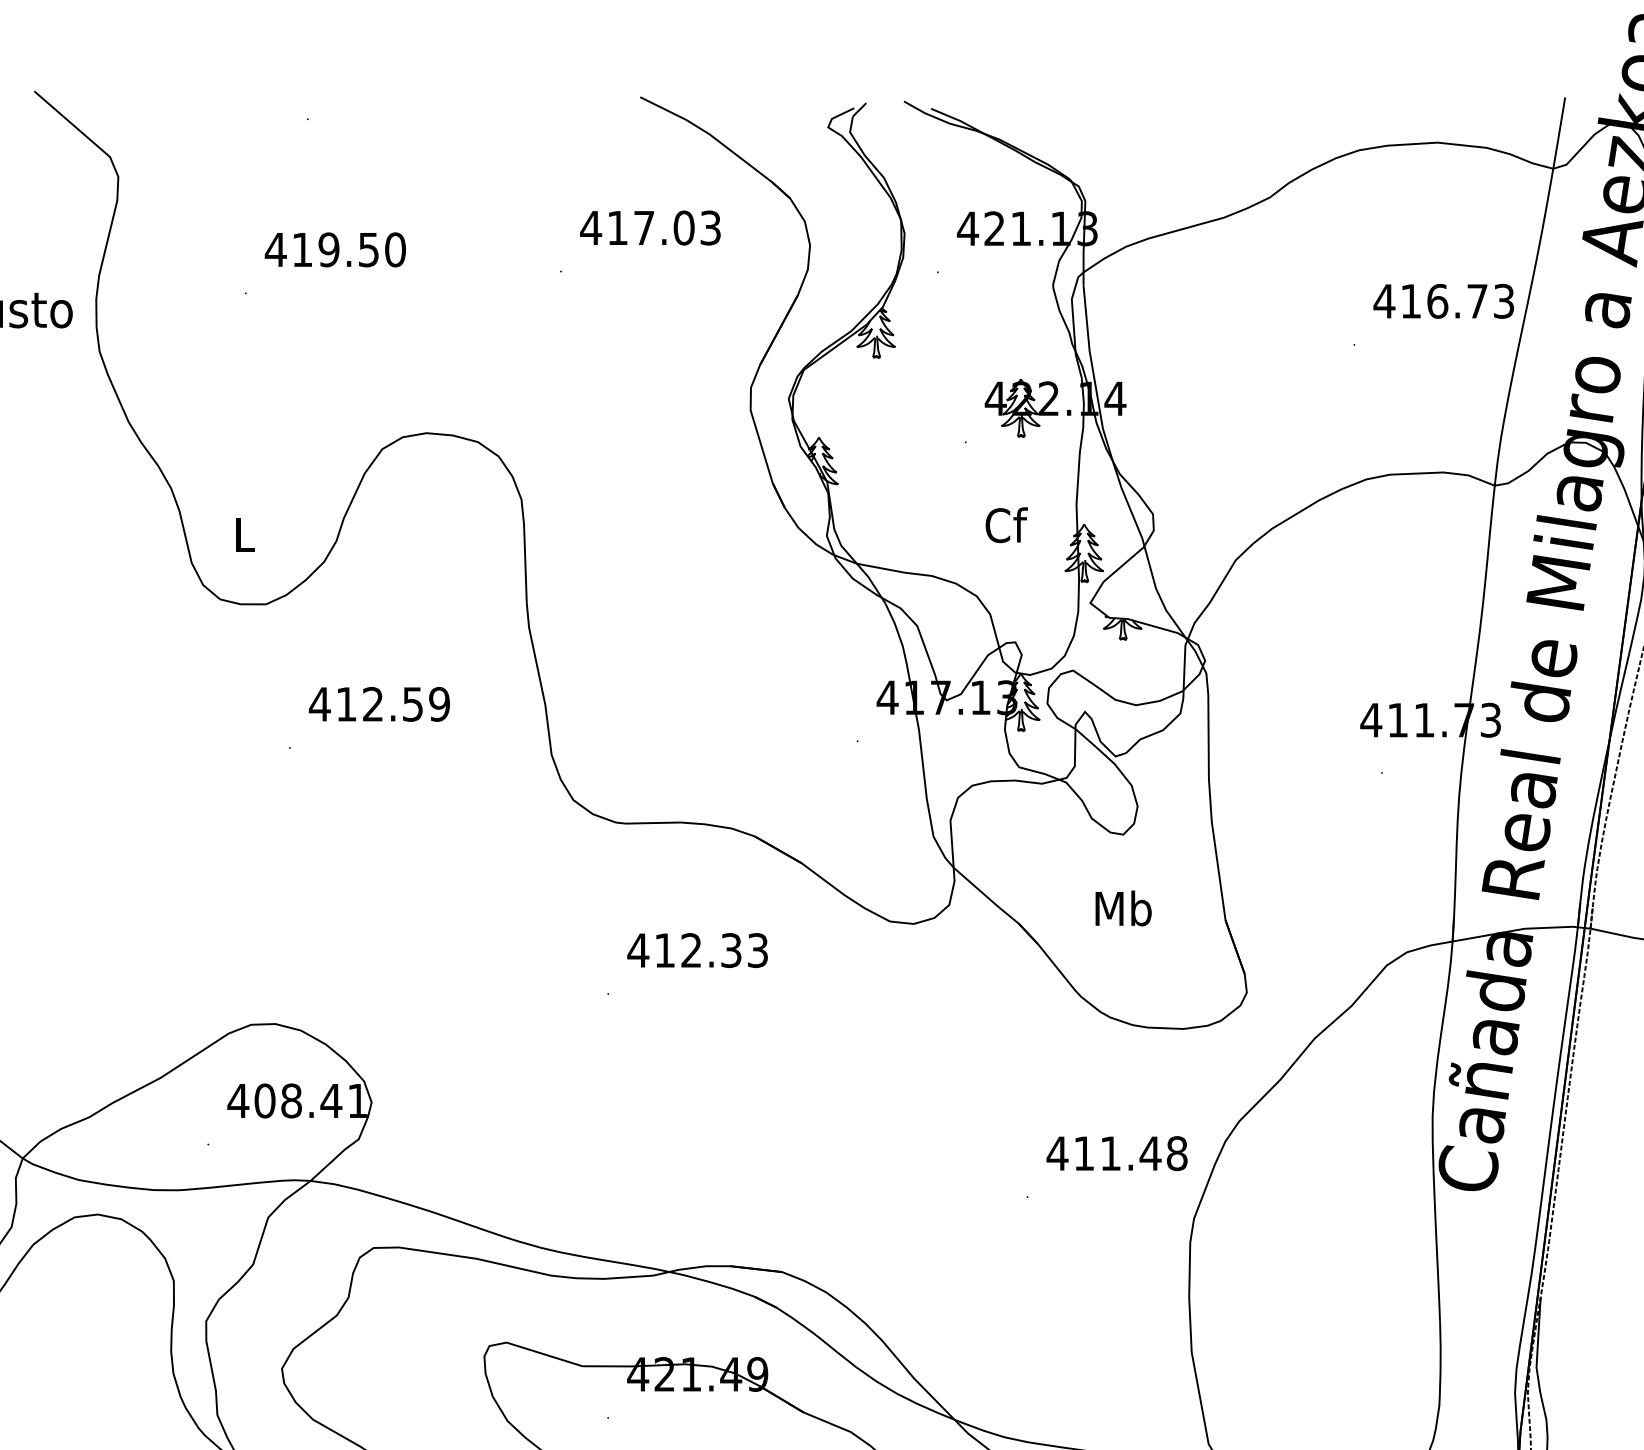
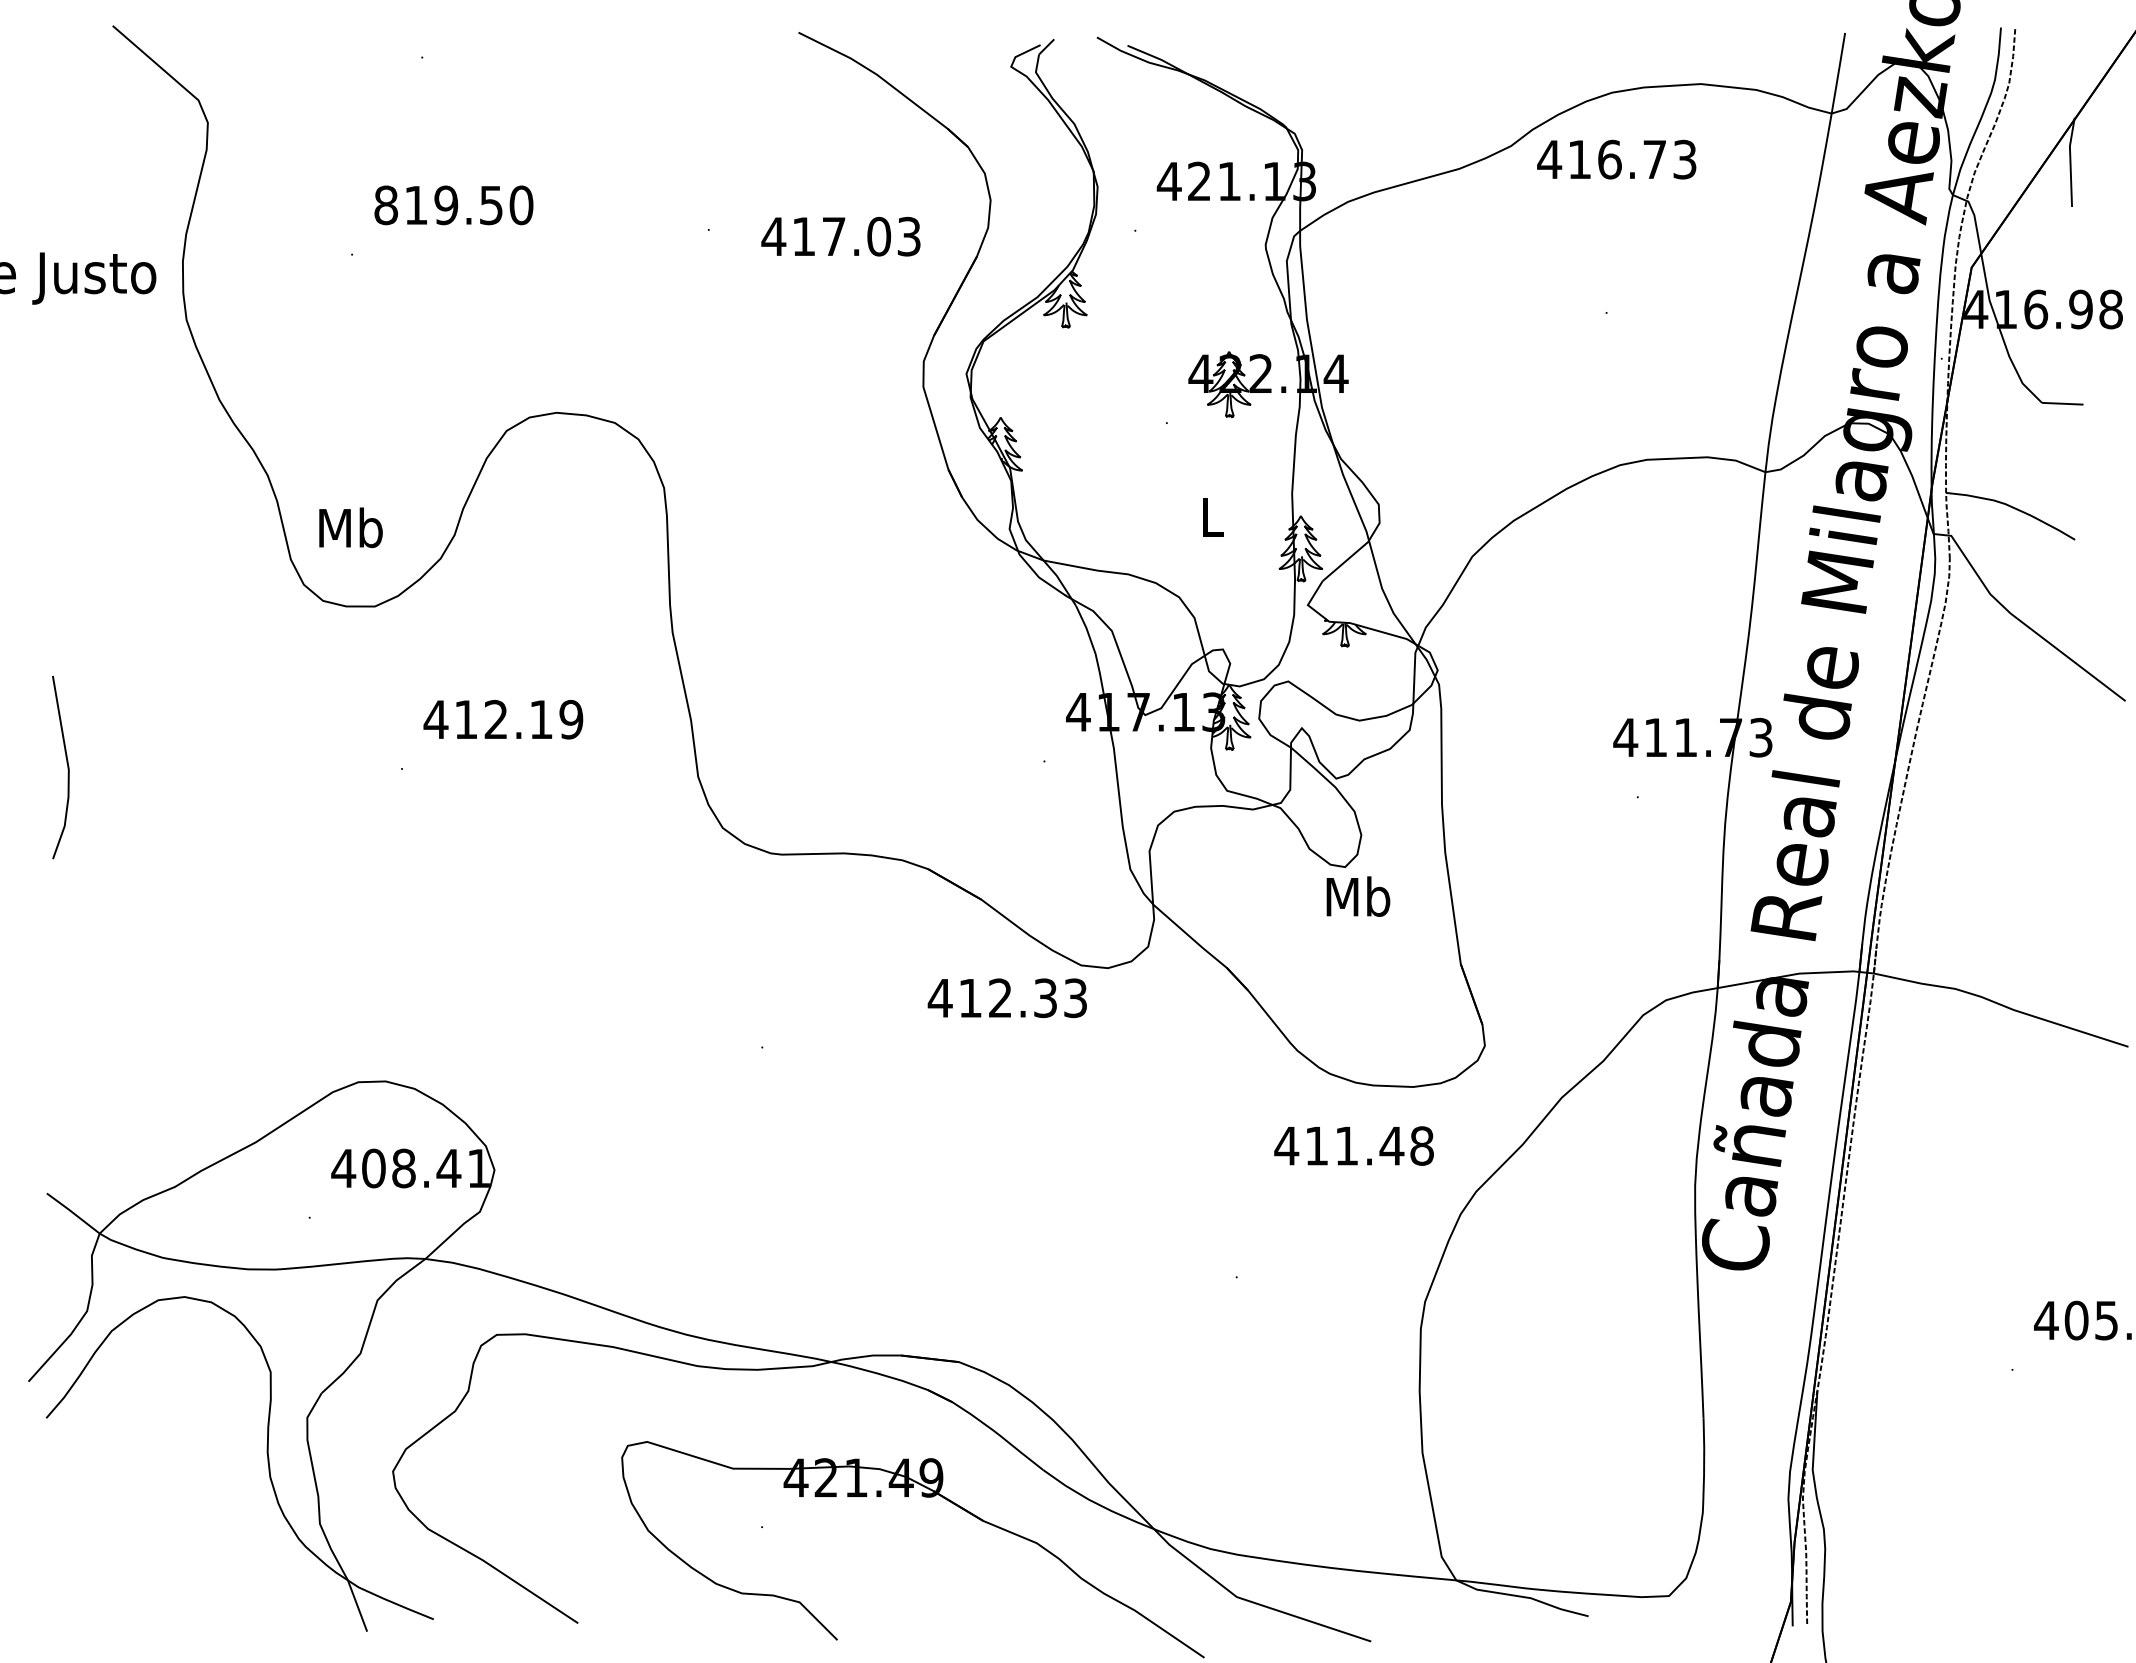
text: (649, 227) -> (840, 236), moved
text: (275, 249) -> (385, 205), 419.50 -> 819.50
text: (1443, 301) -> (1616, 159), moved
text: (1007, 524) -> (1213, 516), Cf -> L
text: (244, 534) -> (350, 527), L -> Mb
text: (413, 704) -> (541, 719), 412.59 -> 412.19
text: (1123, 908) -> (1358, 896), moved
text: (696, 950) -> (1006, 998), moved
text: (1116, 1153) -> (1353, 1145), moved

